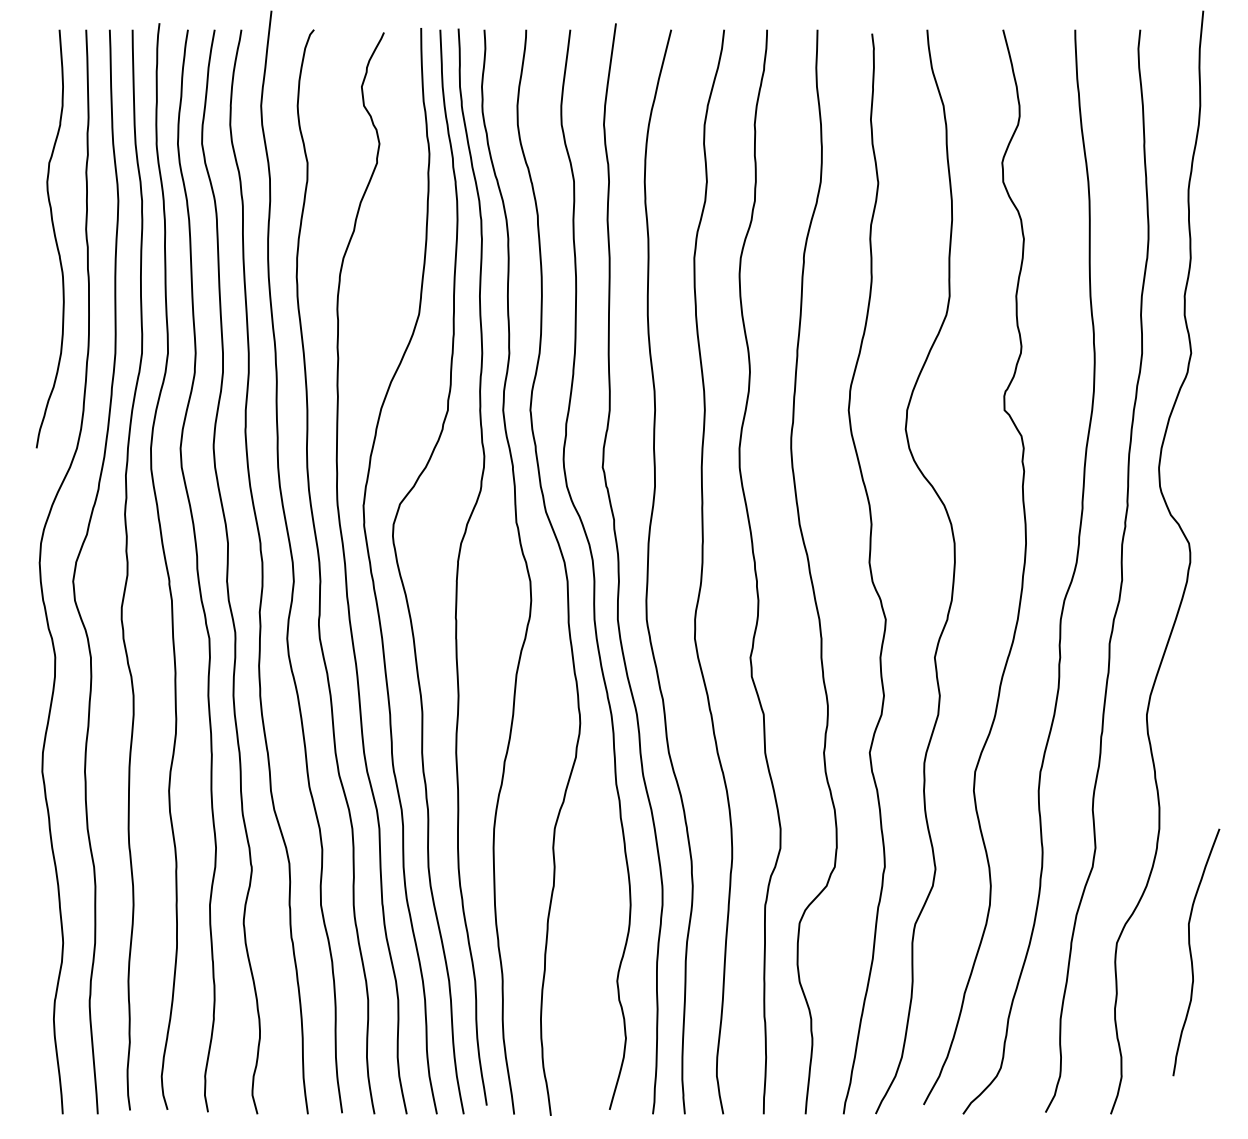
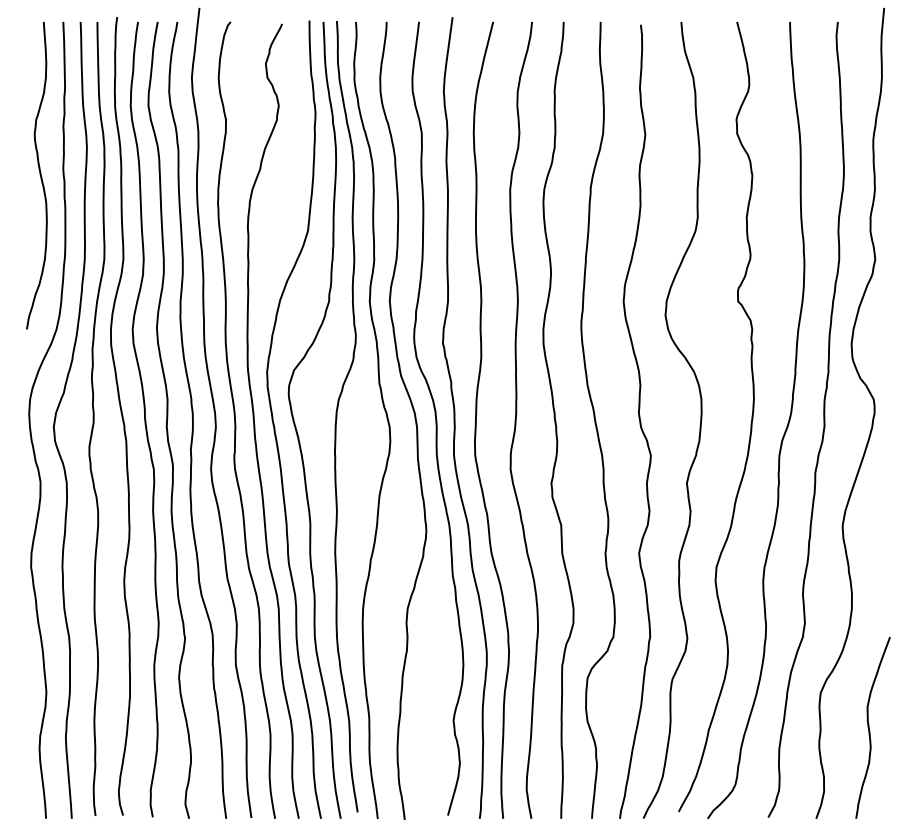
curve: (1191, 951) -> (869, 727), moved

